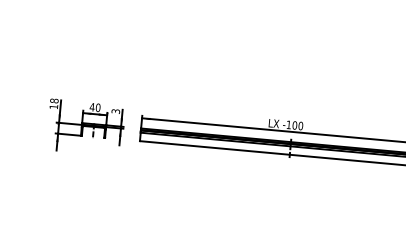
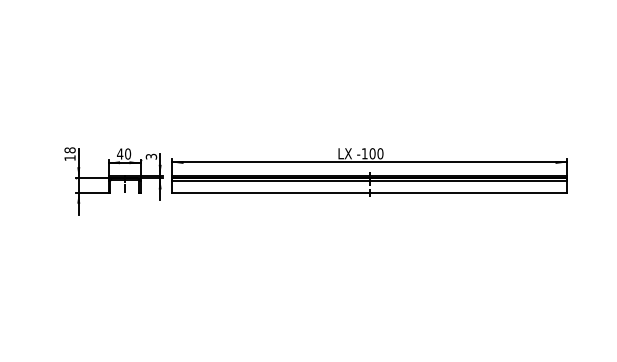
part: (85, 127) -> (113, 181), moved

